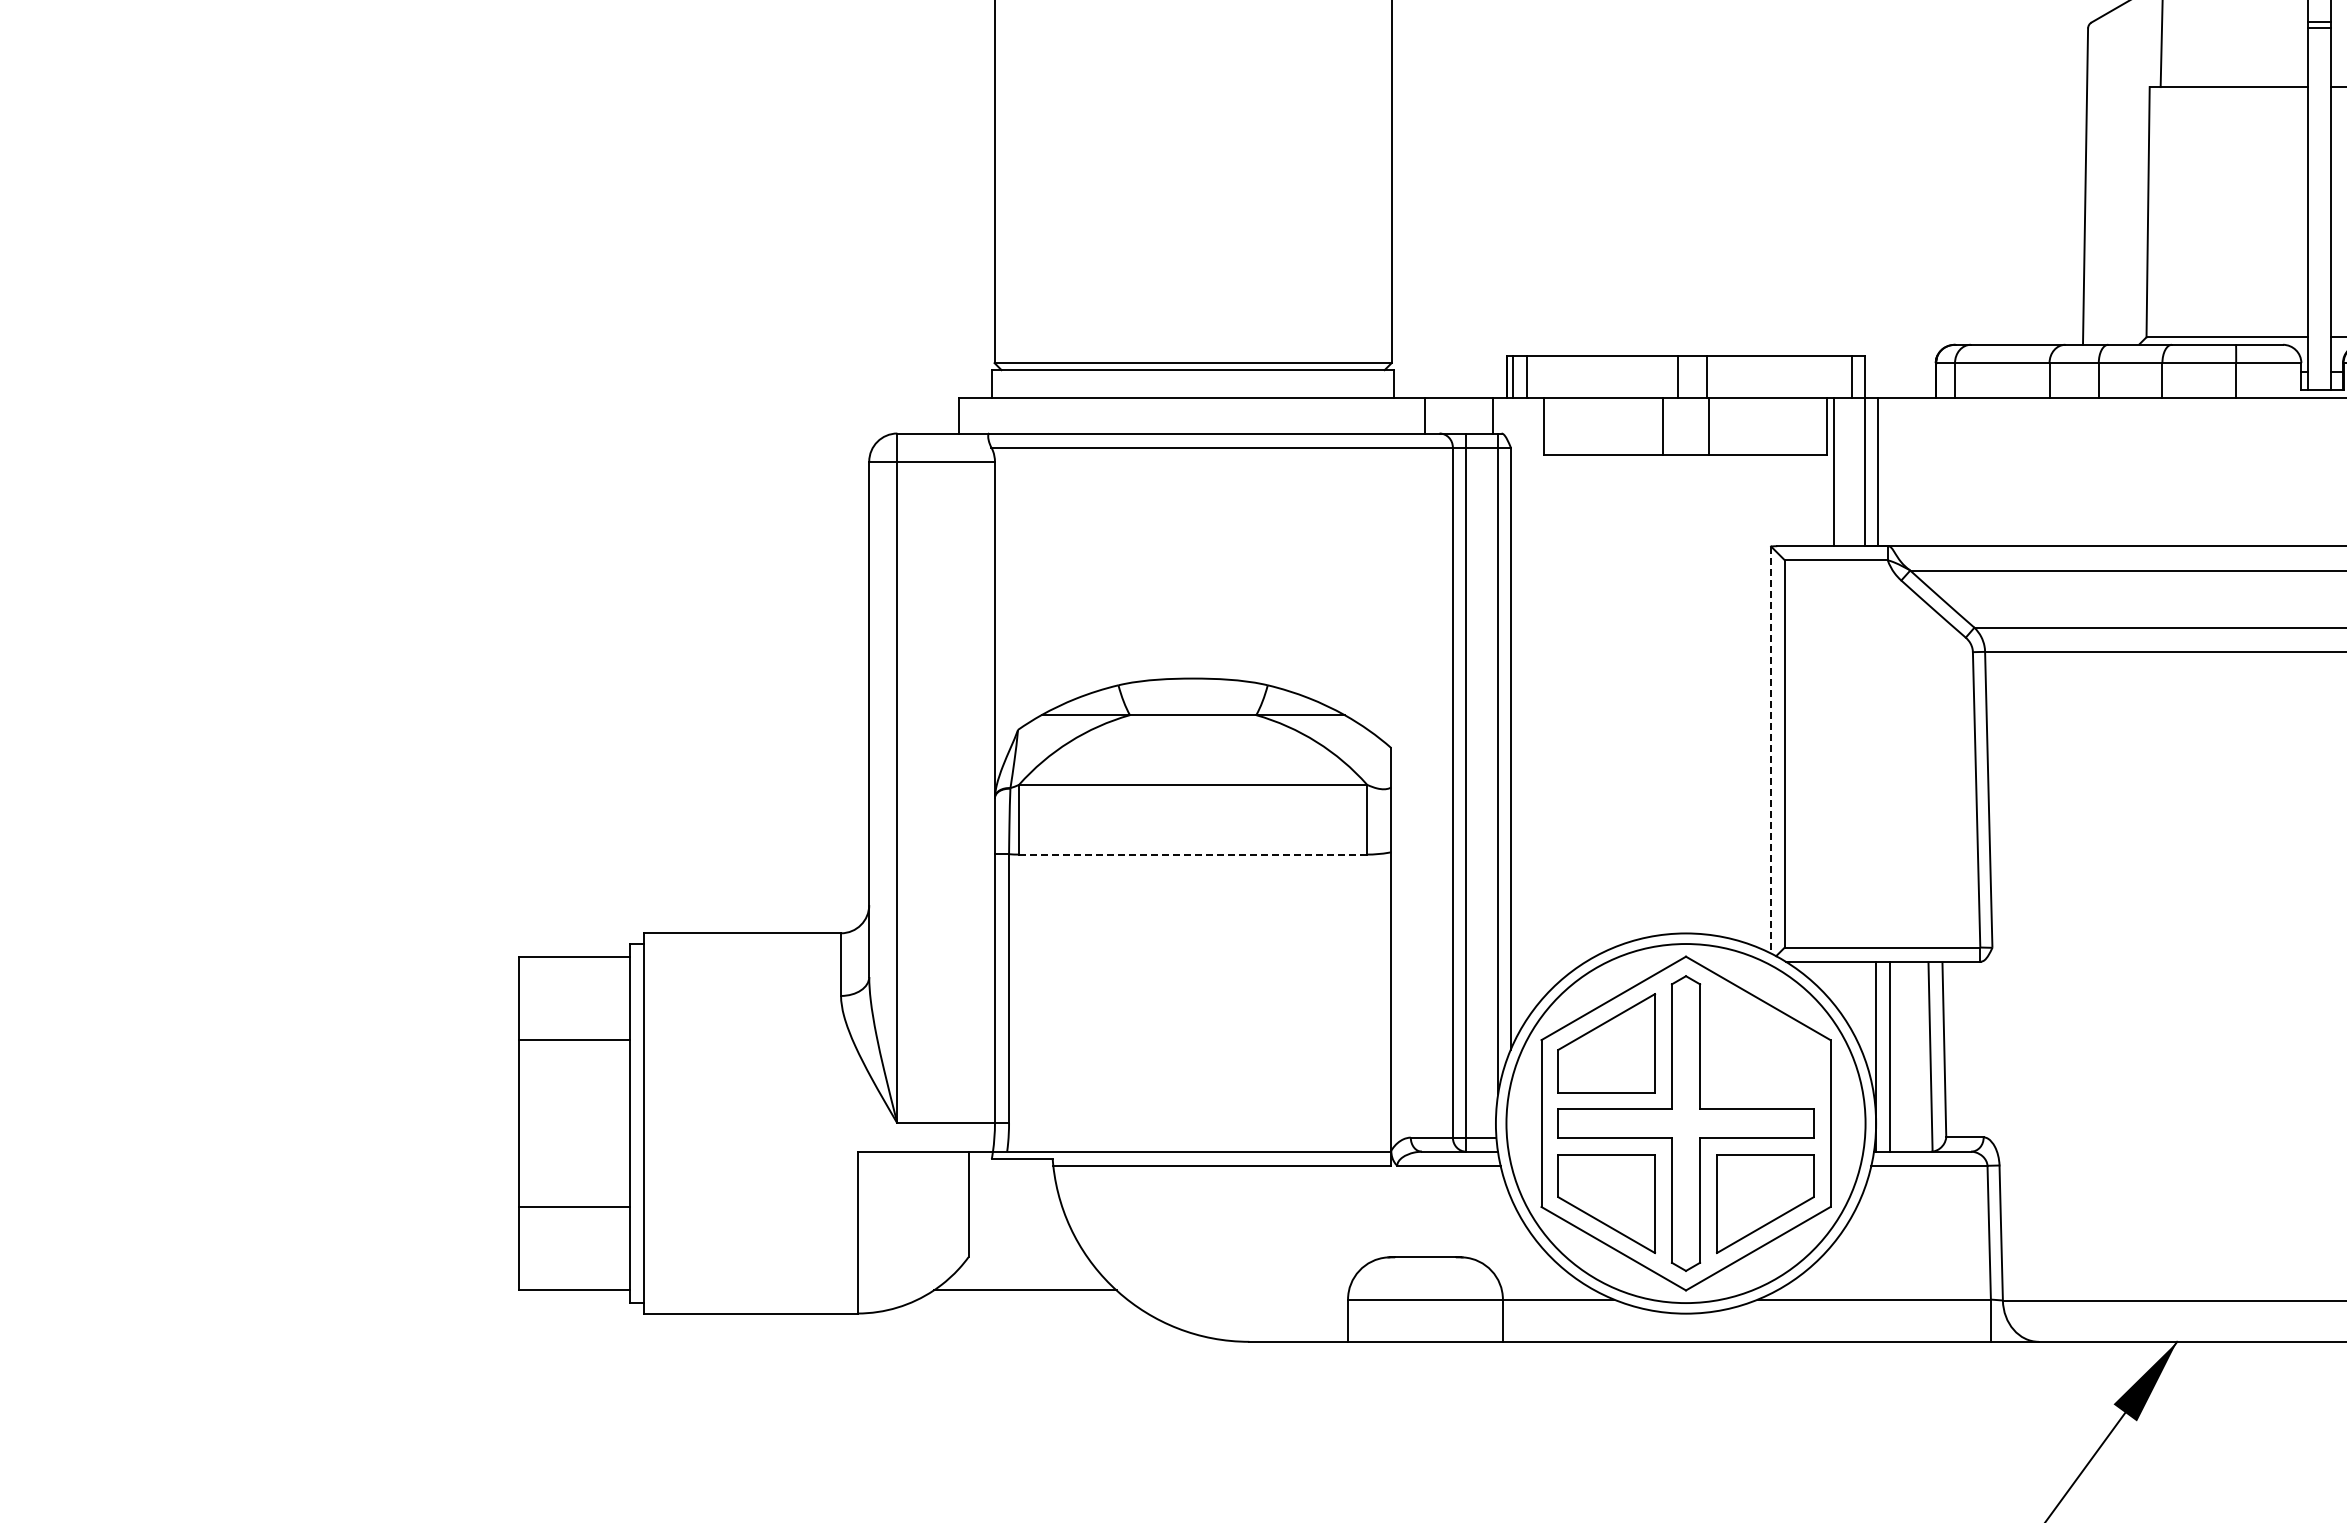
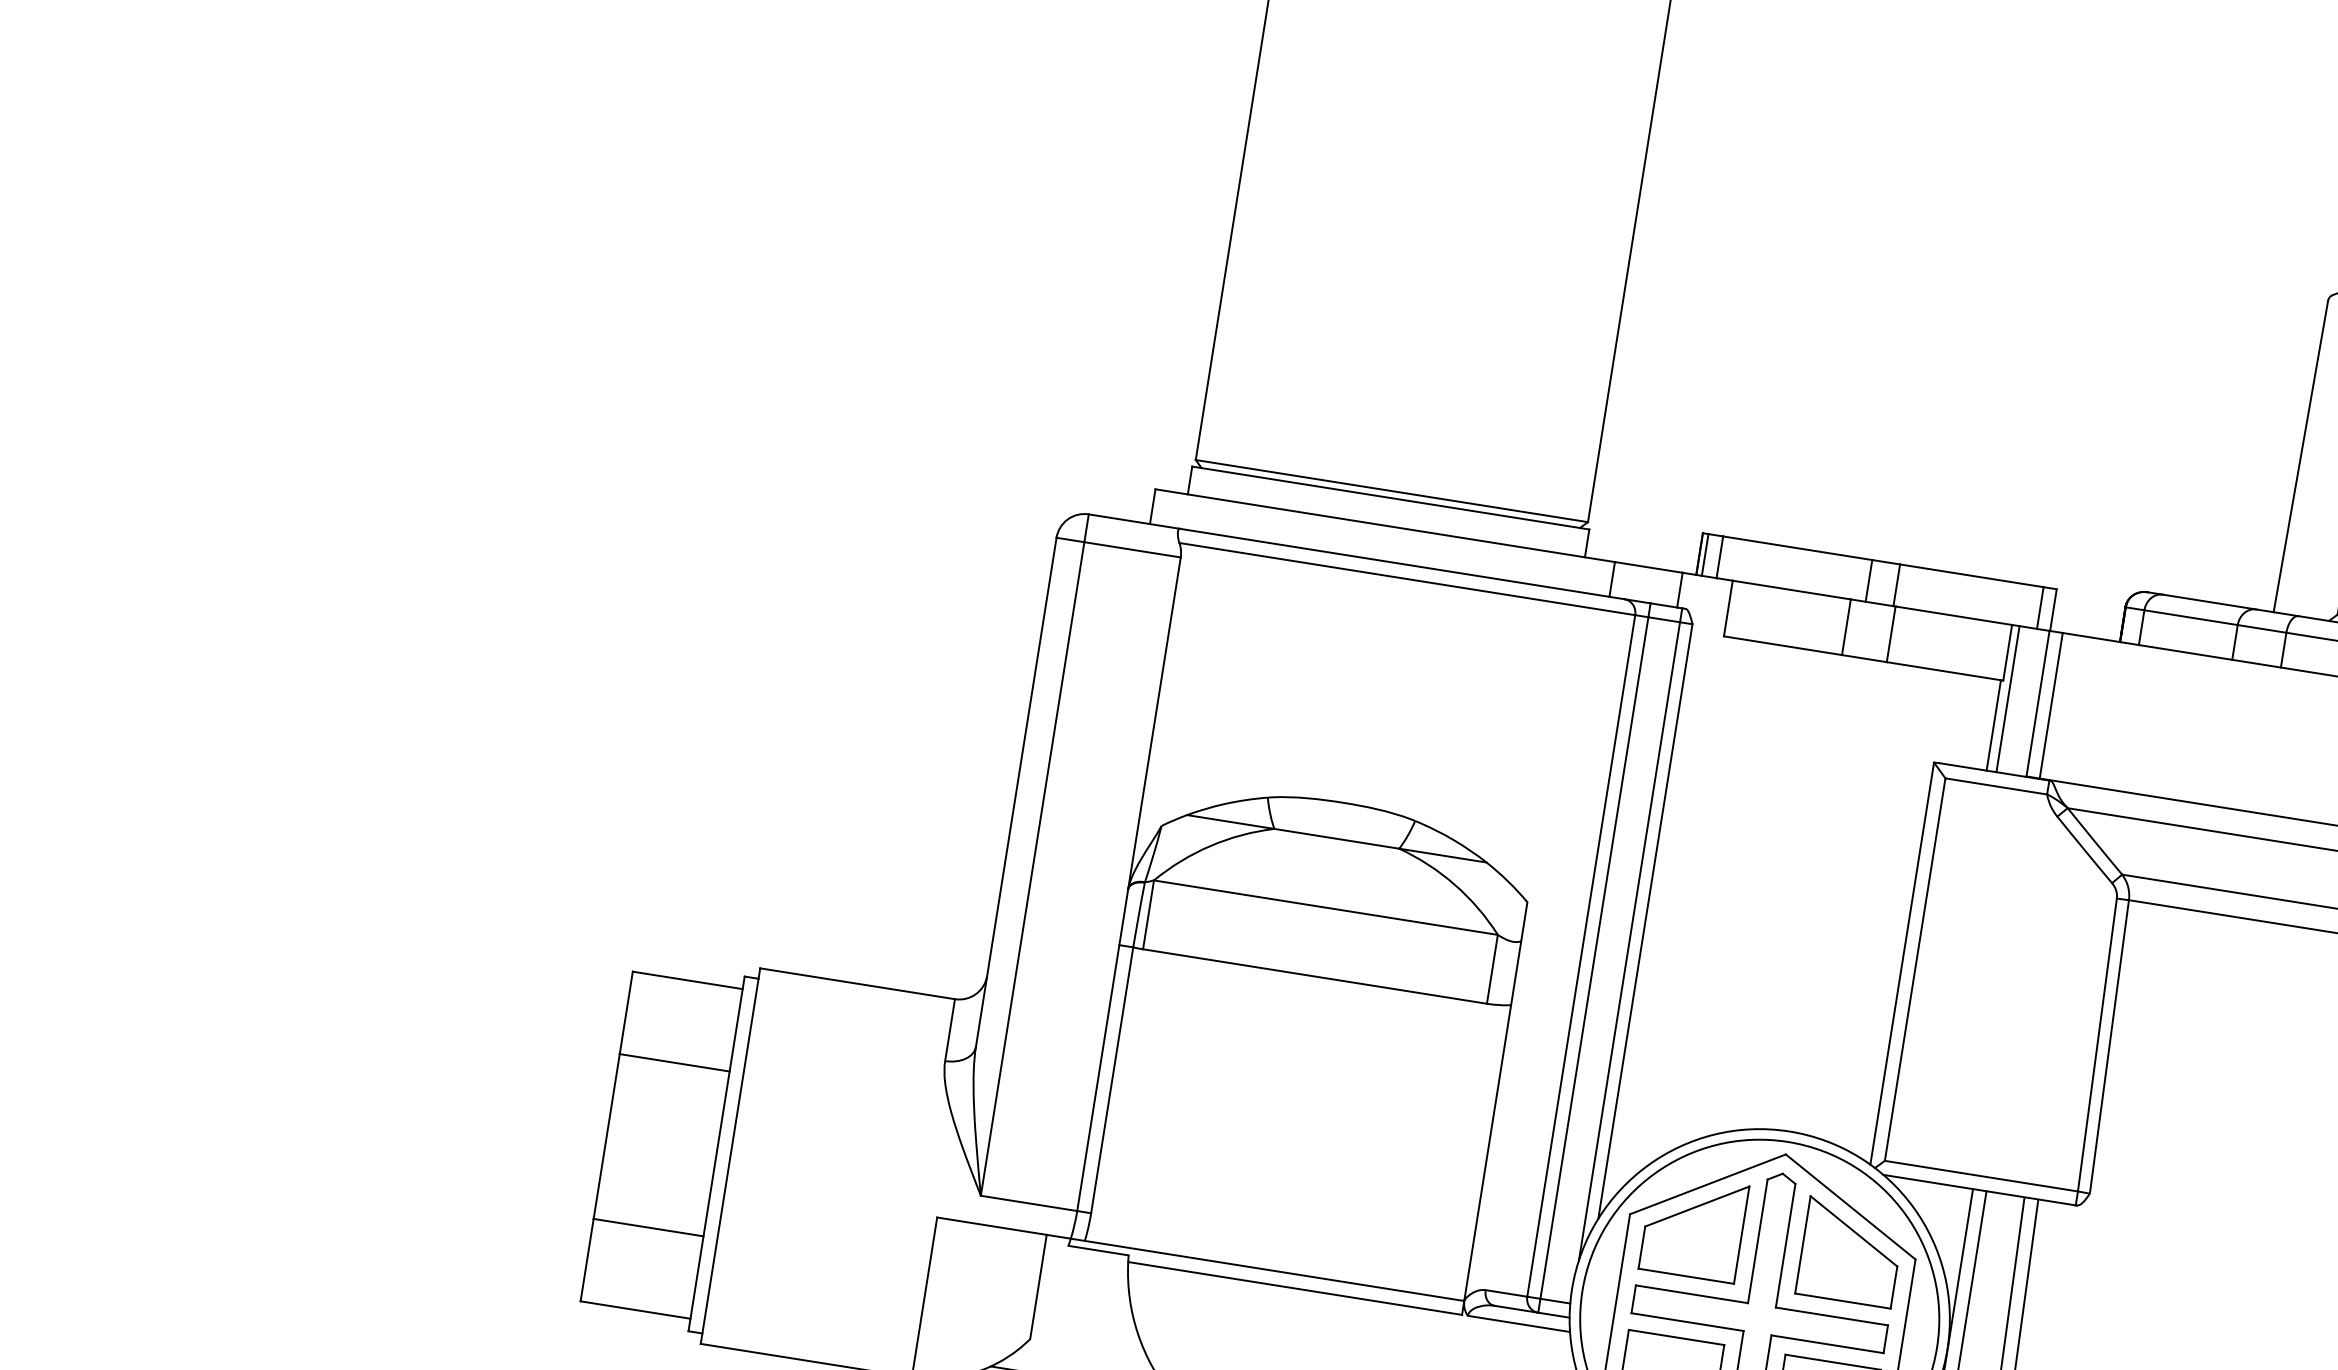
line: (1824, 500) -> (1994, 725), added
line: (1771, 750) -> (1902, 964), dashed -> solid
line: (1192, 854) -> (1314, 976), dashed -> solid
part: (1765, 1043) -> (1850, 1252), added

